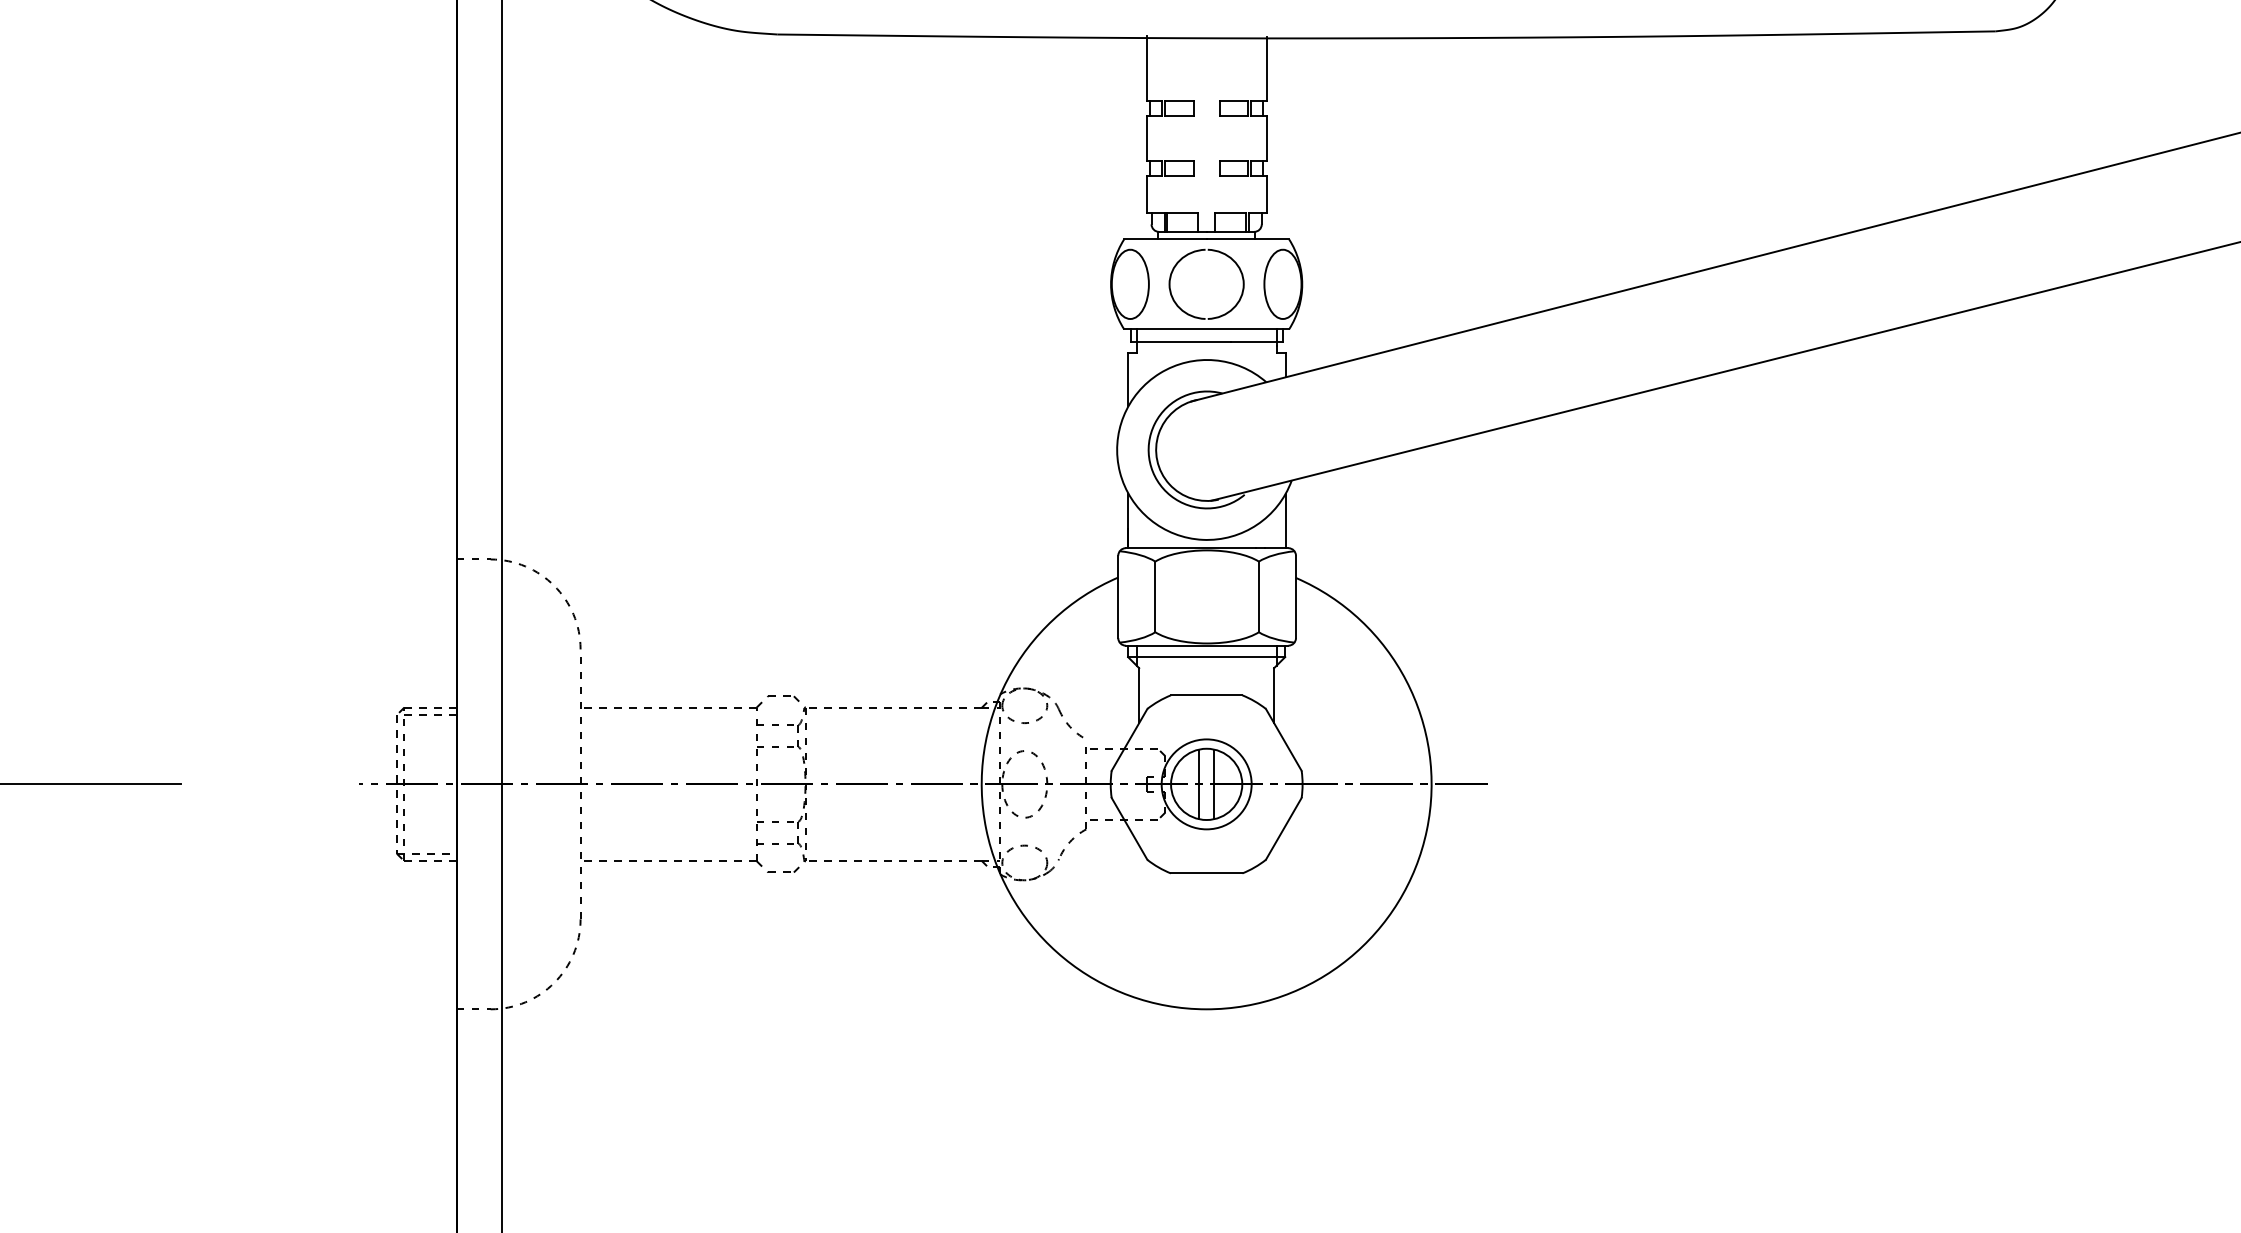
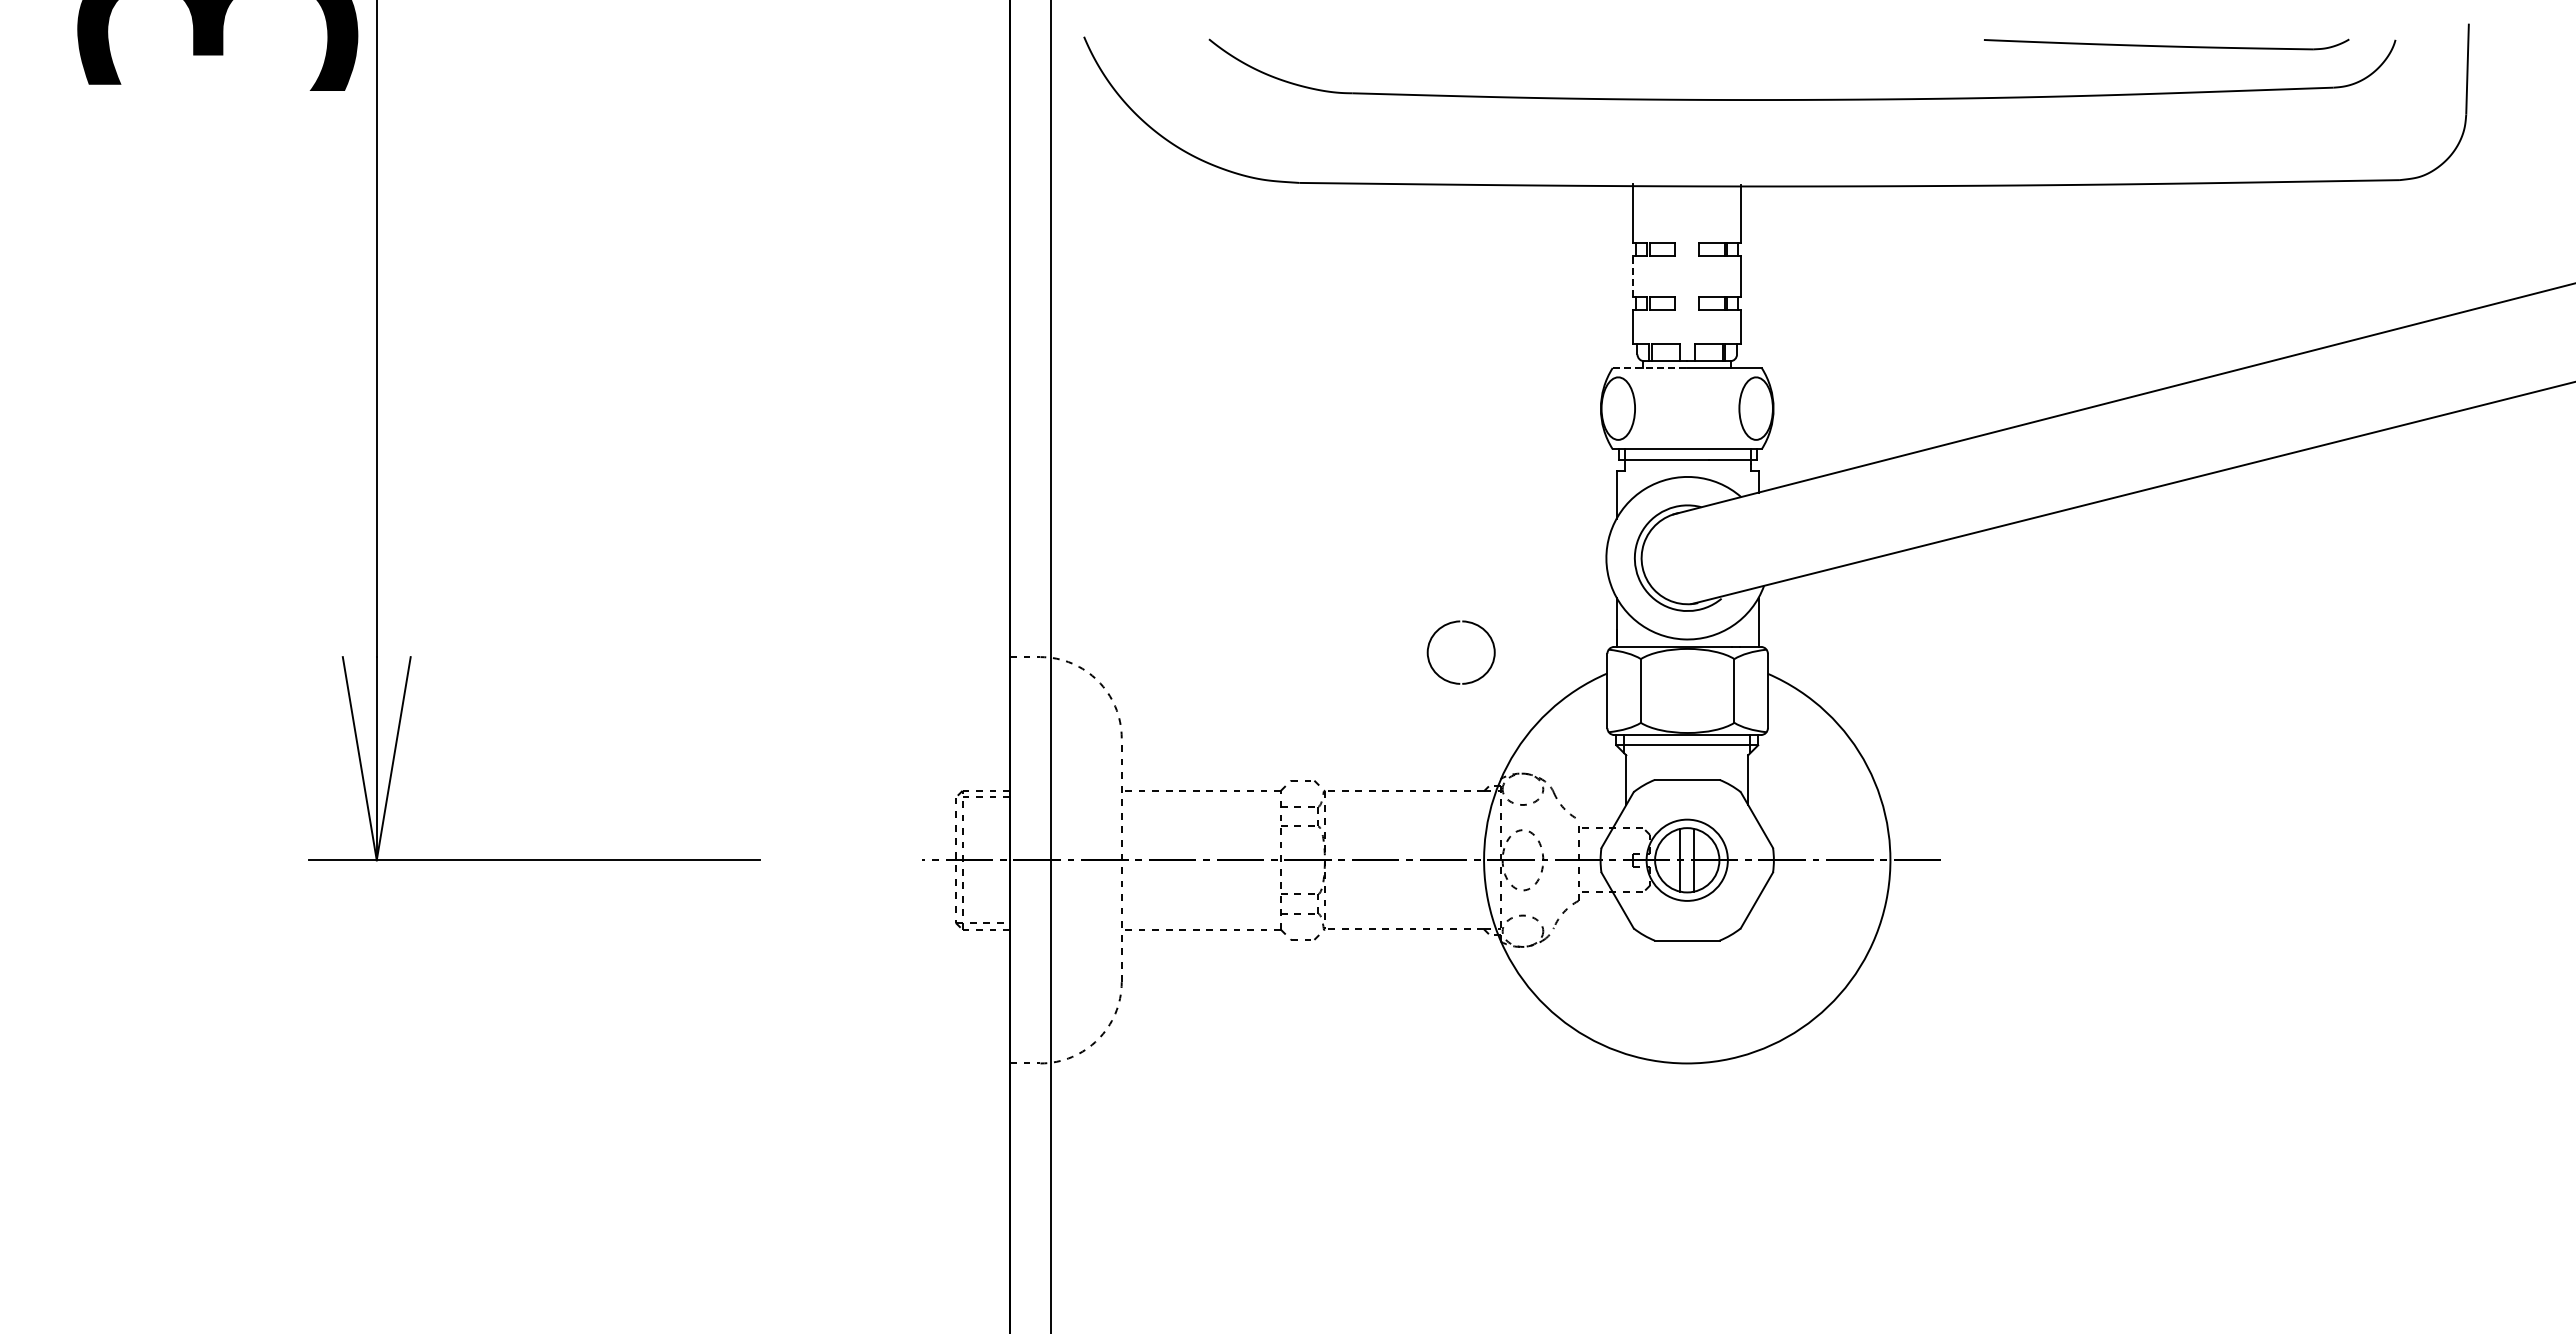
line: (1147, 138) -> (1633, 276), solid -> dashed
line: (1165, 239) -> (1650, 368), solid -> dashed
part: (1198, 252) -> (1453, 623), moved

